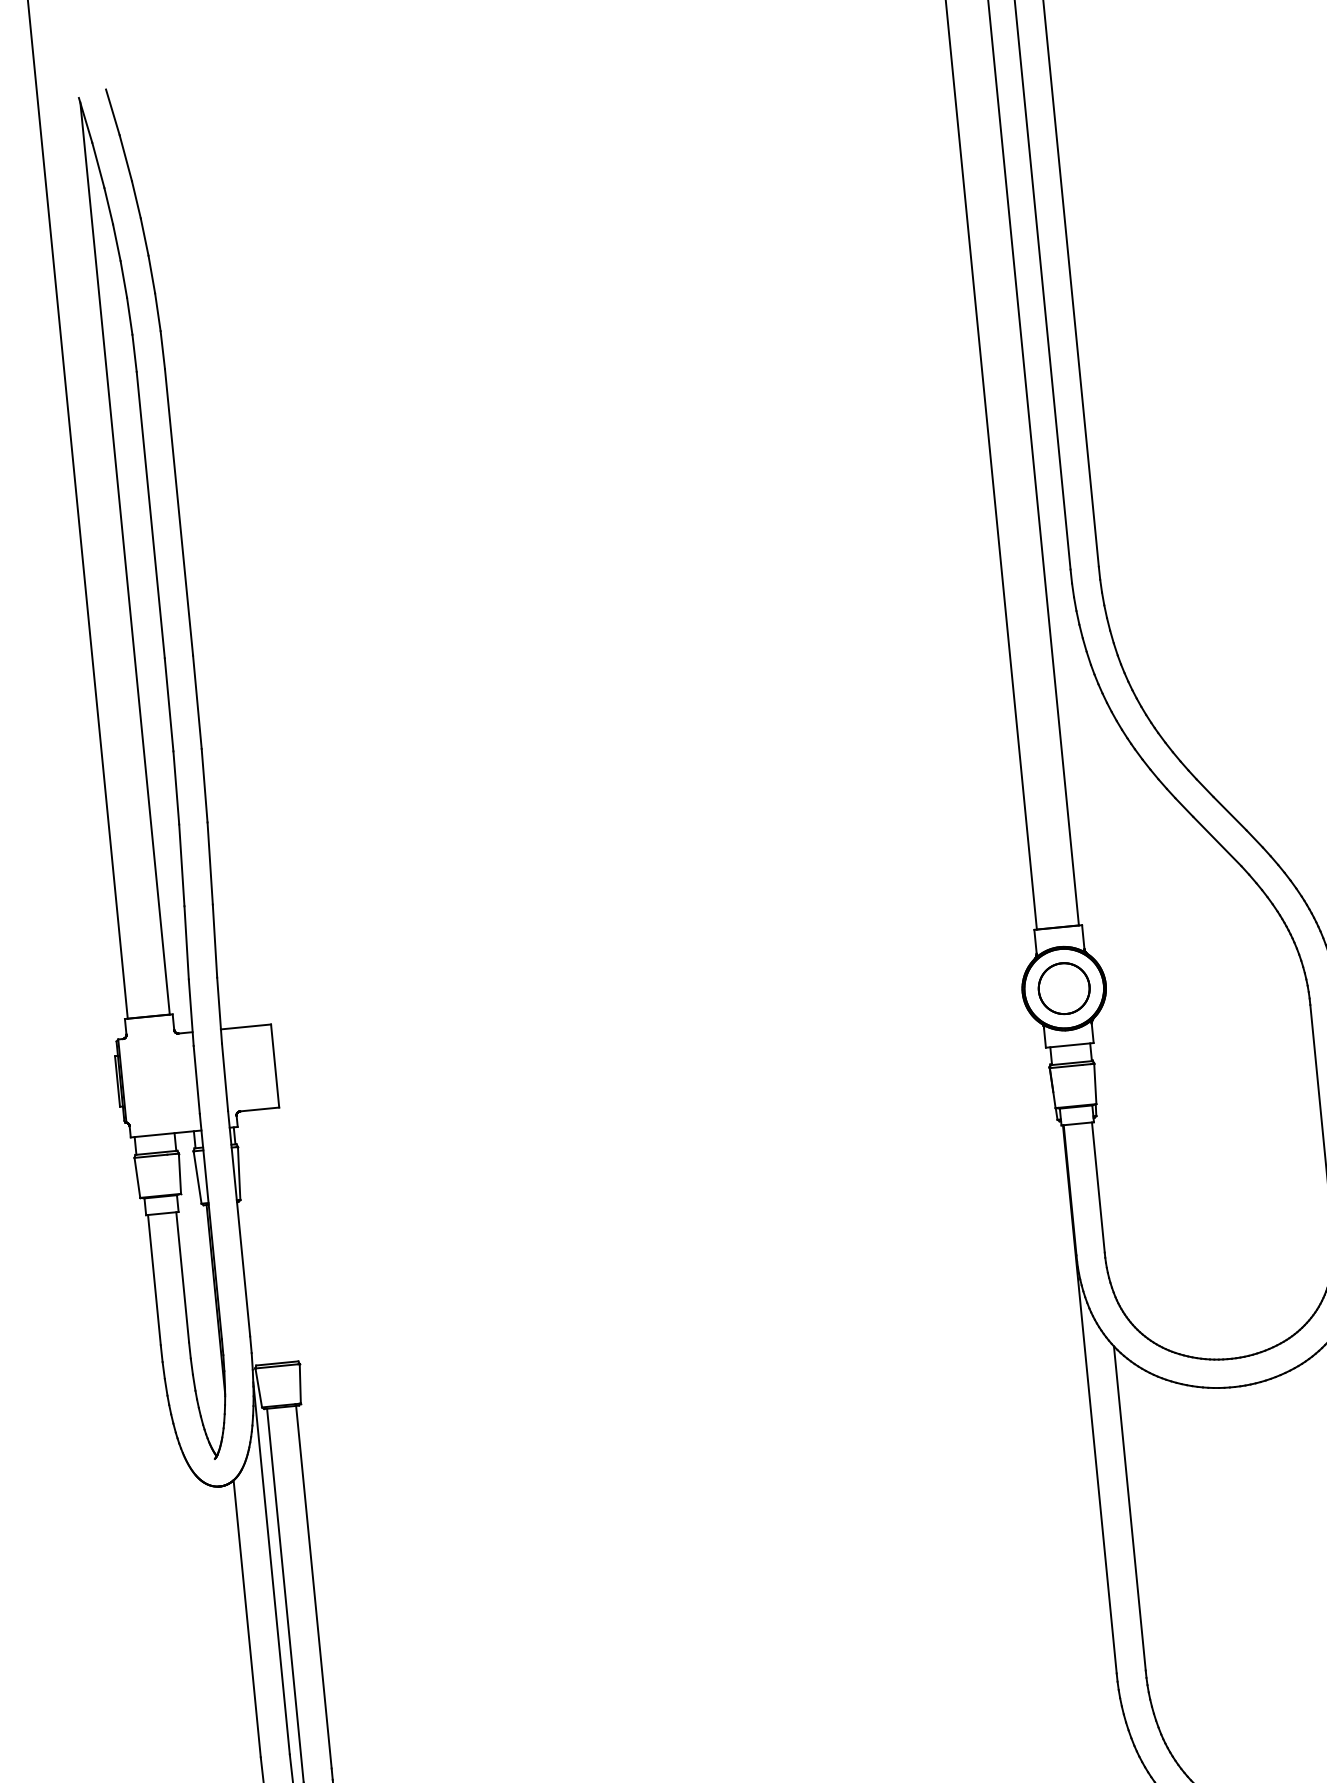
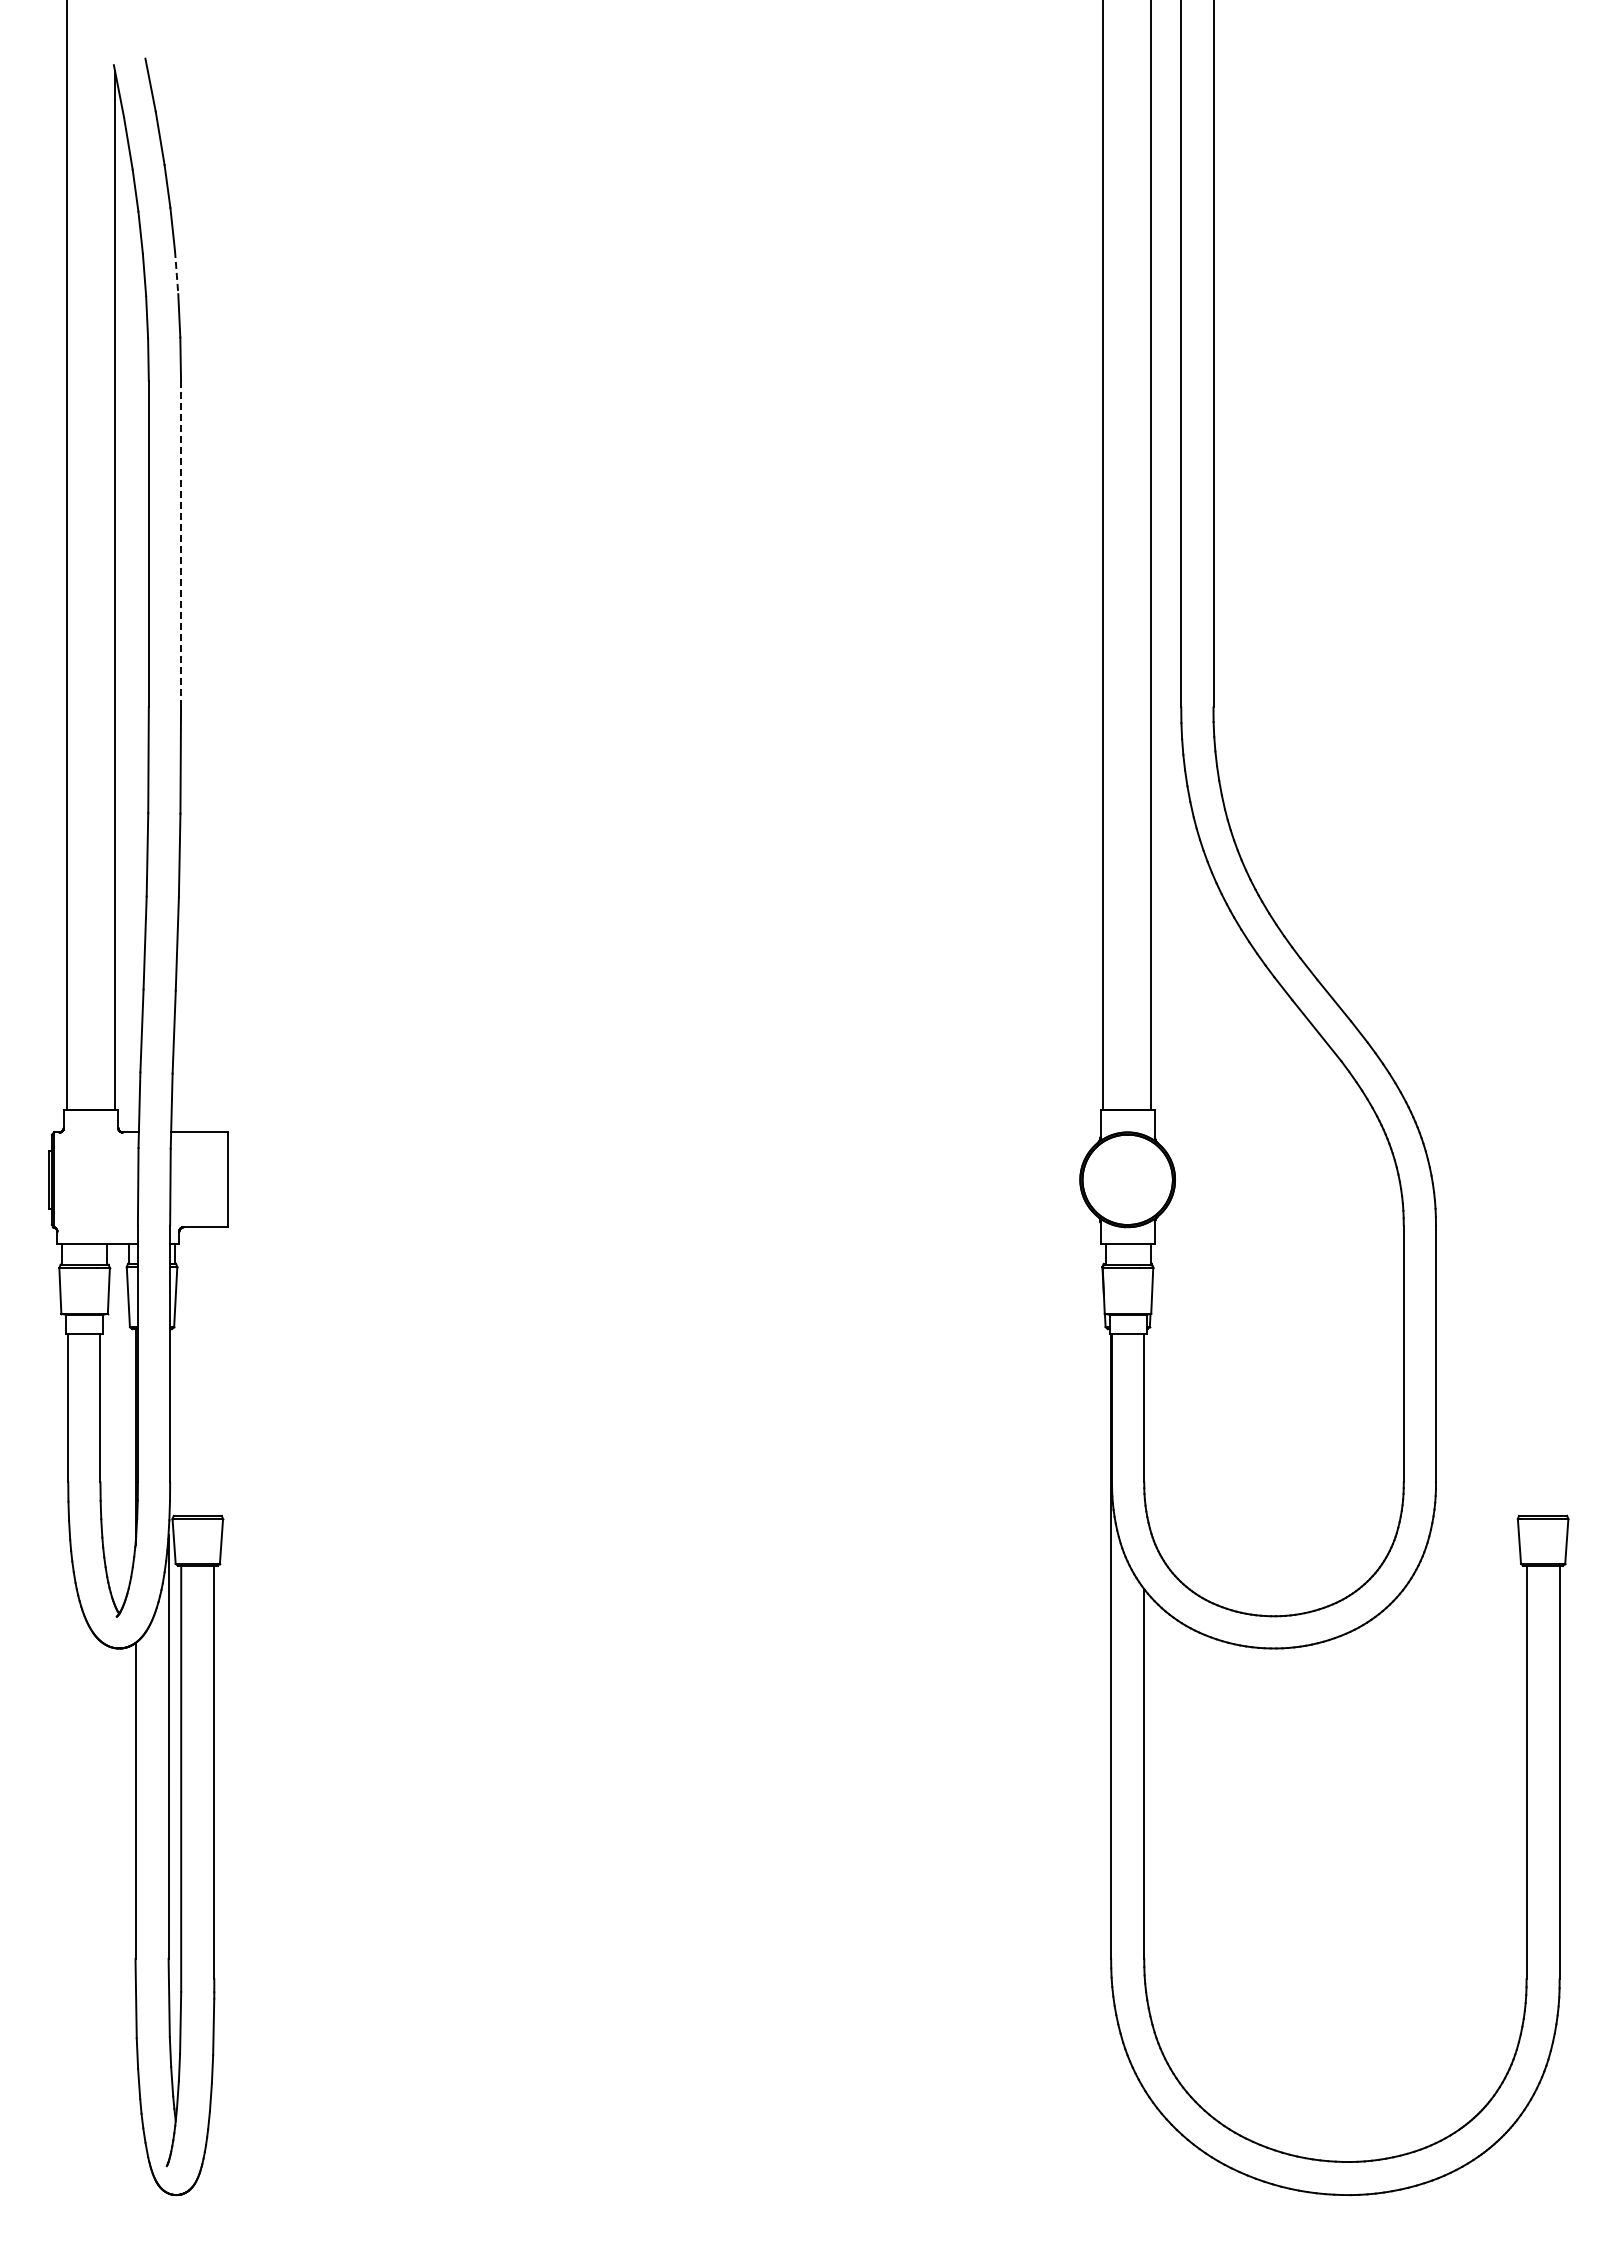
line: (151, 274) -> (176, 272), solid -> dashed
line: (179, 512) -> (181, 544), solid -> dashed
part: (1064, 988) -> (1127, 1179), removed

